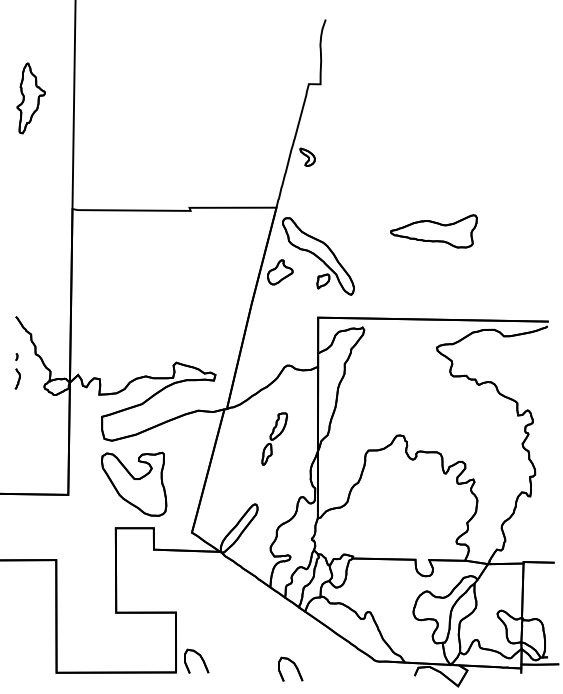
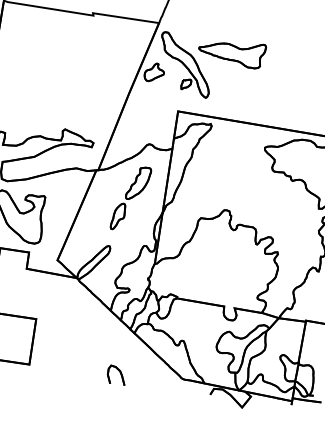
part: (433, 231) -> (231, 52), moved
part: (274, 438) -> (131, 198), size x1.67
part: (196, 660) -> (46, 357), removed

